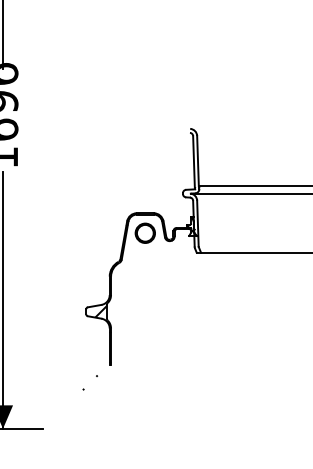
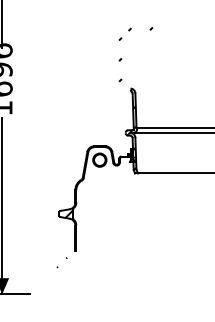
hatch: (197, 143) -> (135, 98), added

